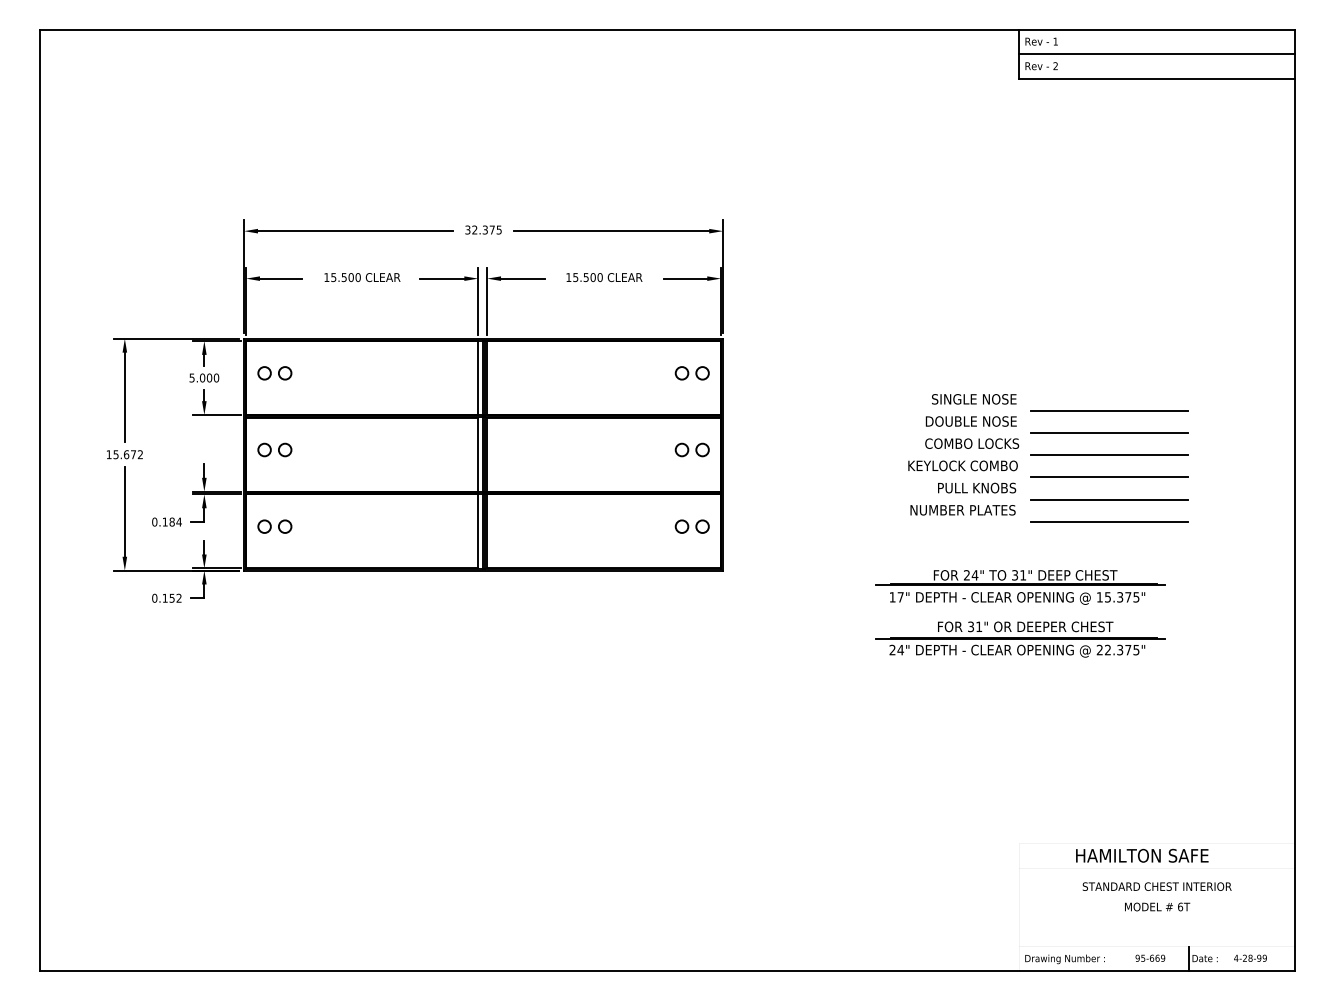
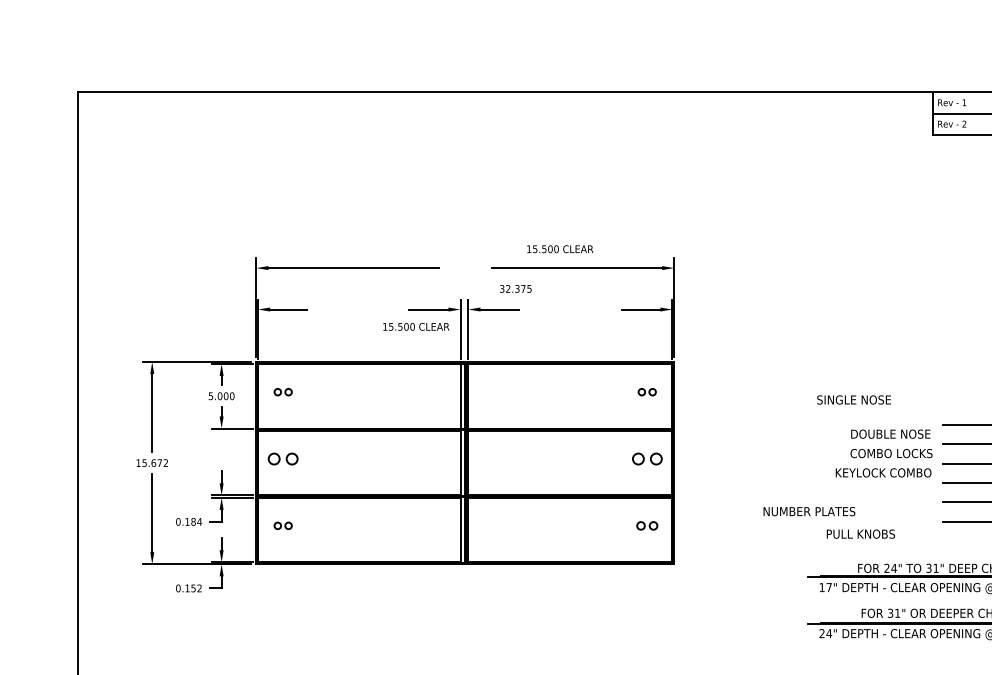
text: (483, 229) -> (515, 288), moved
text: (362, 277) -> (416, 326), moved
text: (604, 277) -> (560, 249), moved
part: (274, 373) -> (282, 392), size x0.6
part: (691, 373) -> (646, 392), size x0.6
text: (974, 399) -> (854, 400), moved
text: (977, 487) -> (861, 533), moved
text: (962, 510) -> (808, 511), moved
part: (274, 526) -> (282, 525), size x0.6
part: (691, 526) -> (646, 525), size x0.7

